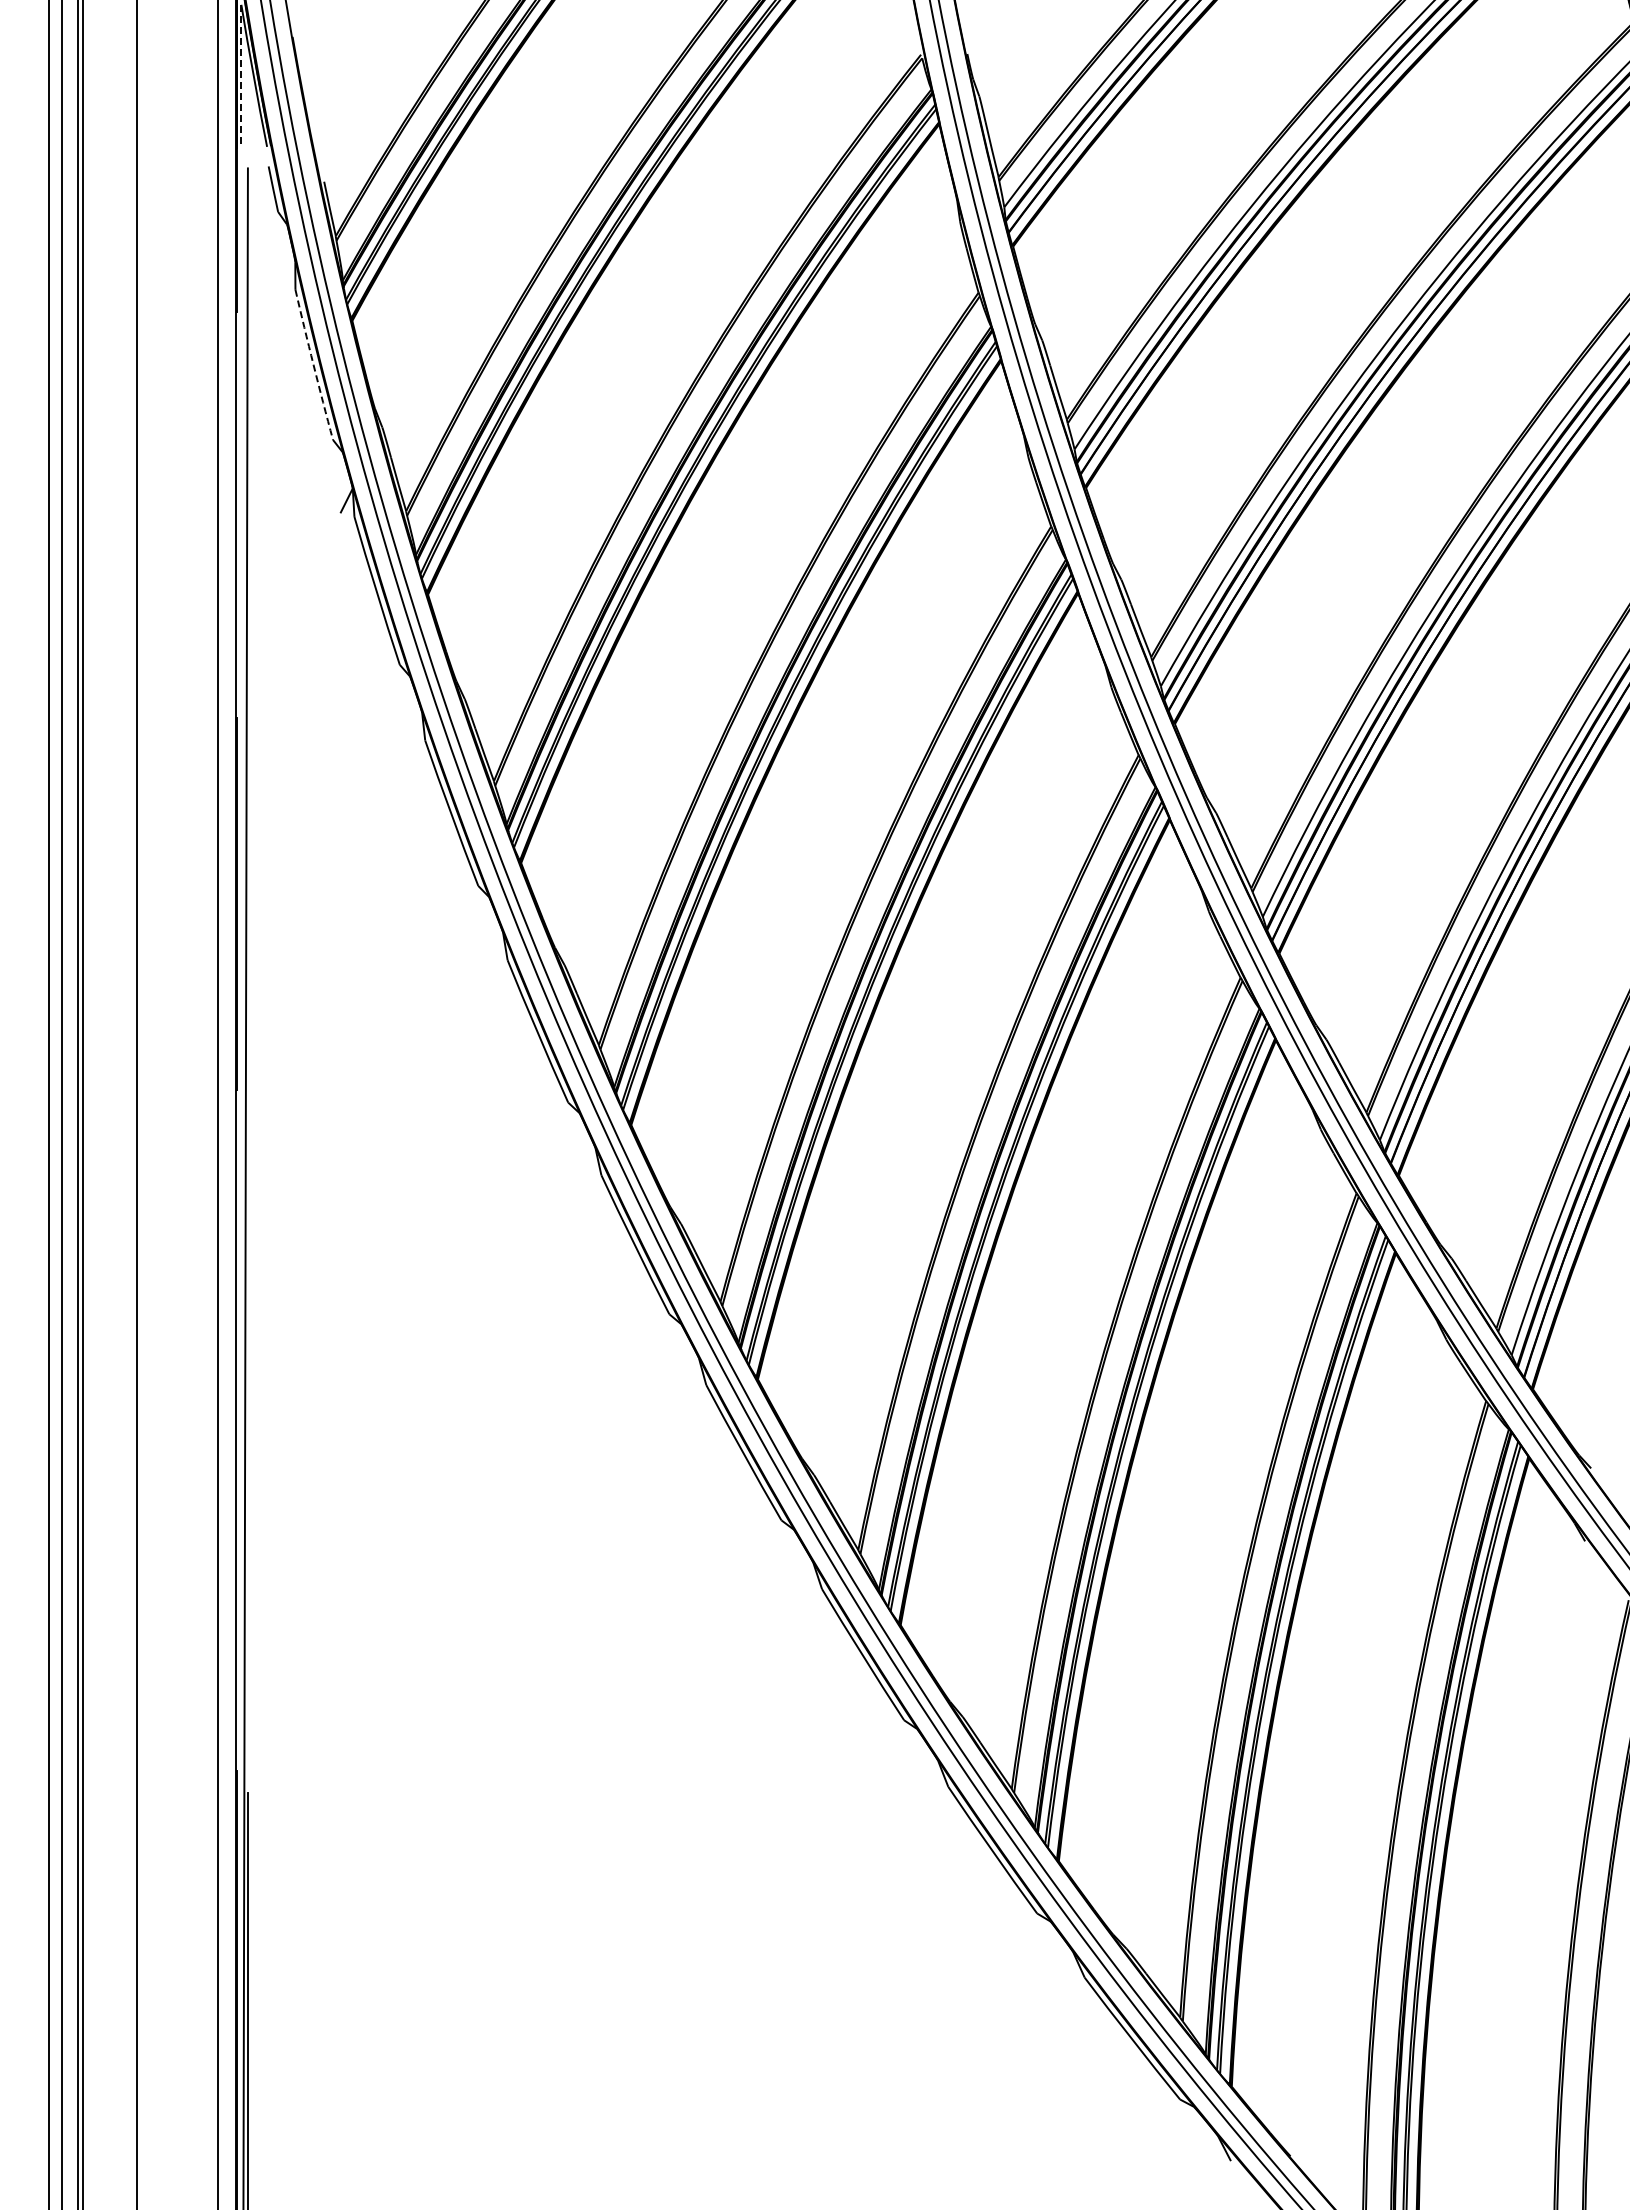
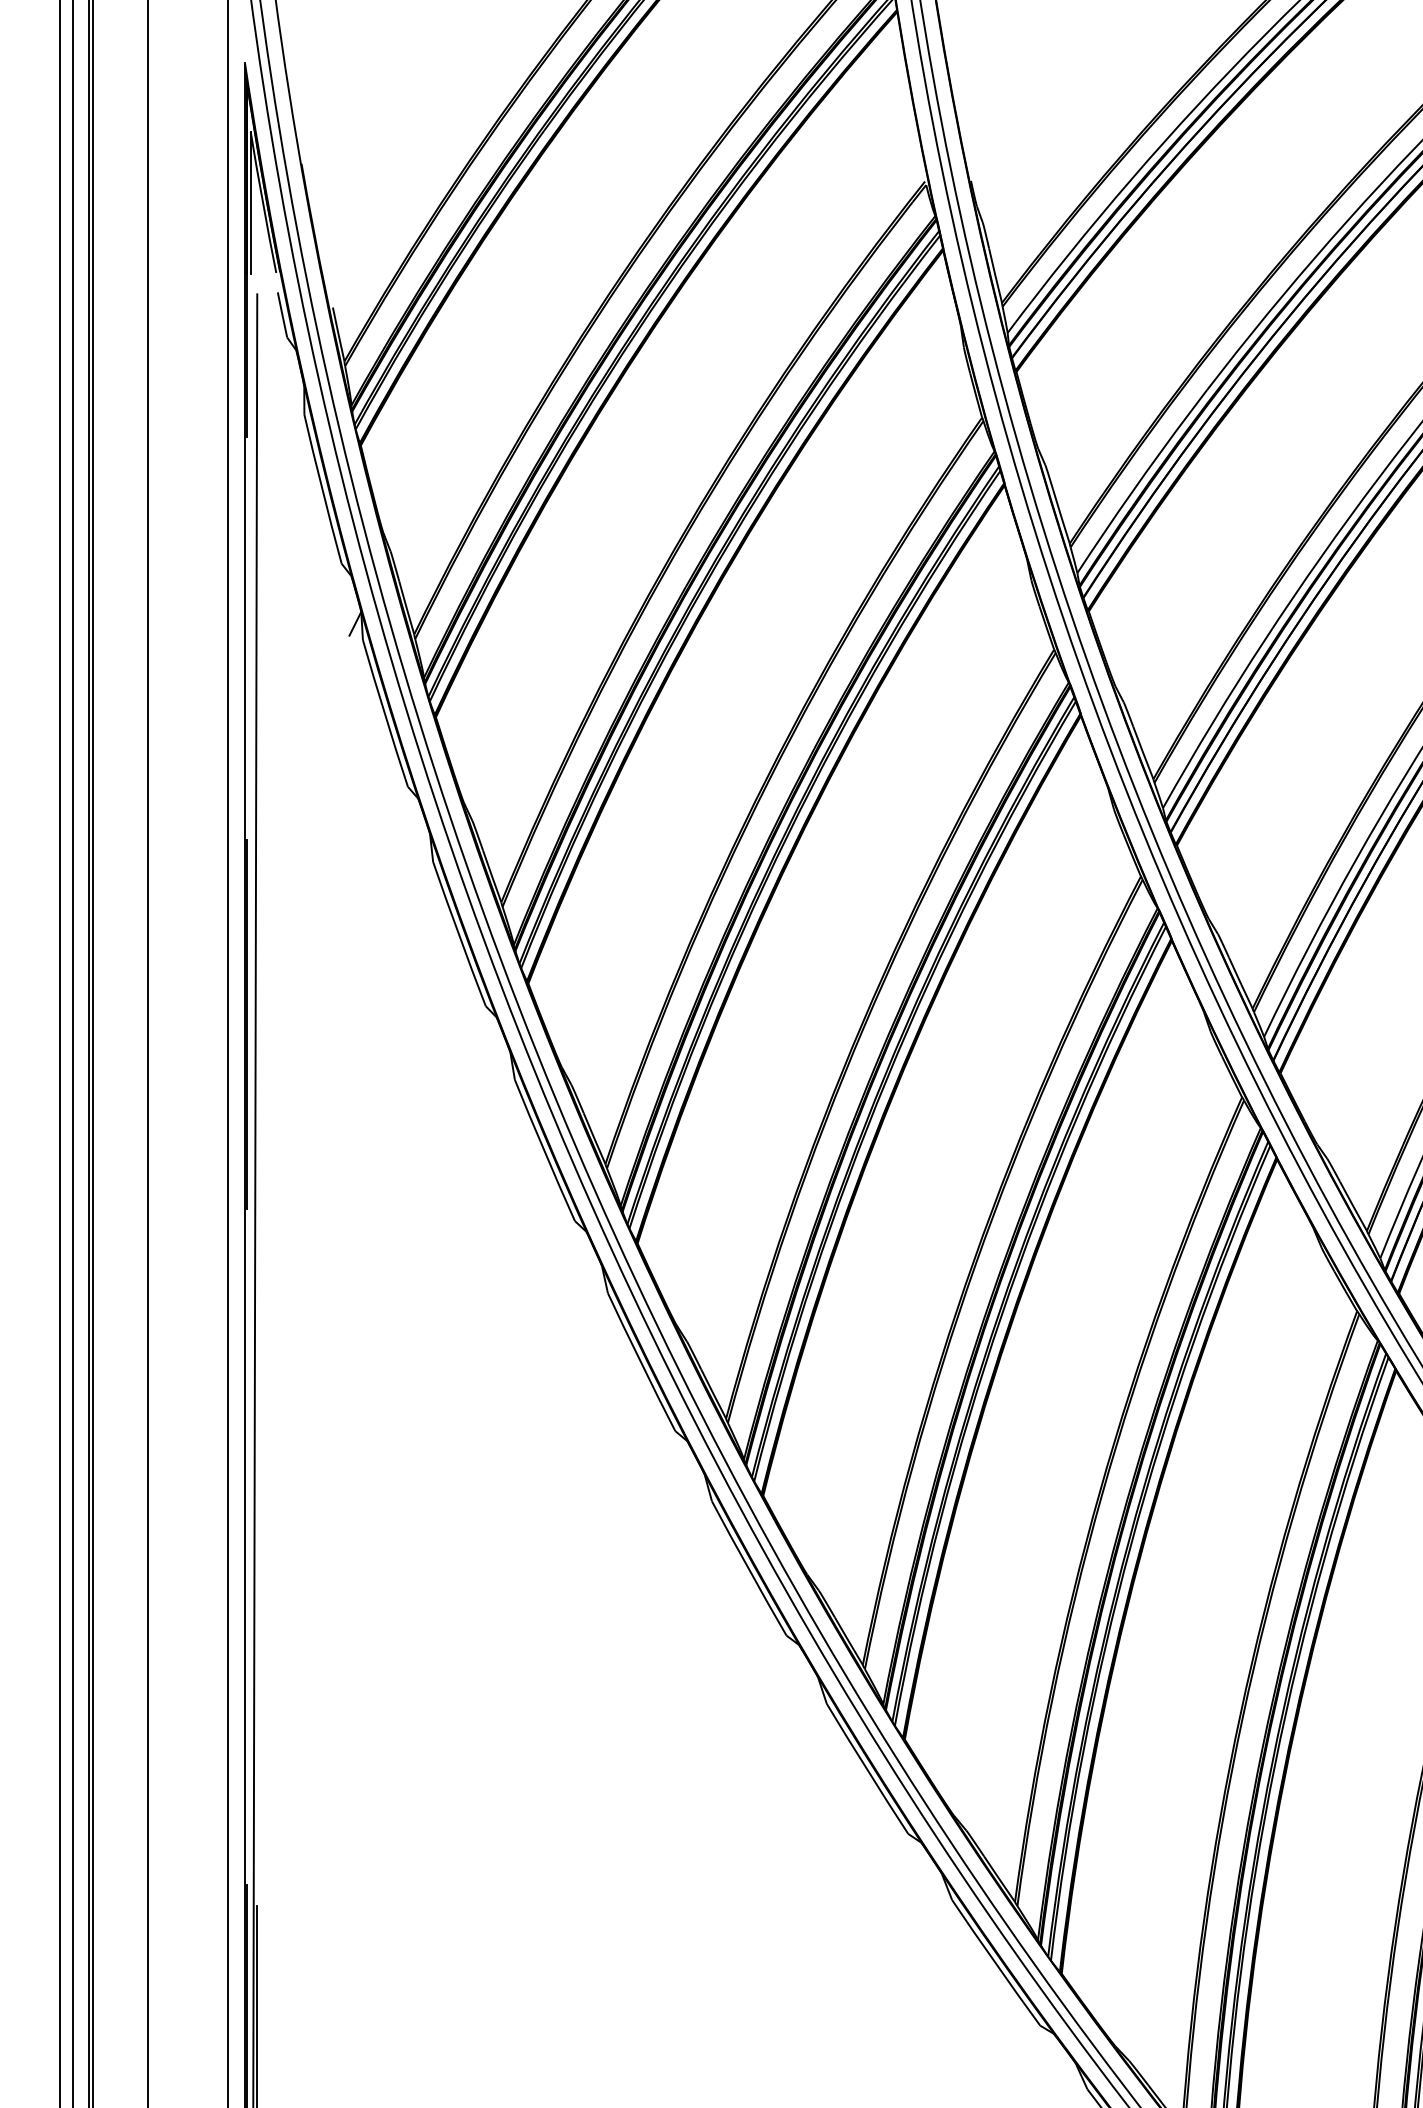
line: (241, 76) -> (250, 203), dashed -> solid
arc: (313, 365) -> (322, 489), dashed -> solid

